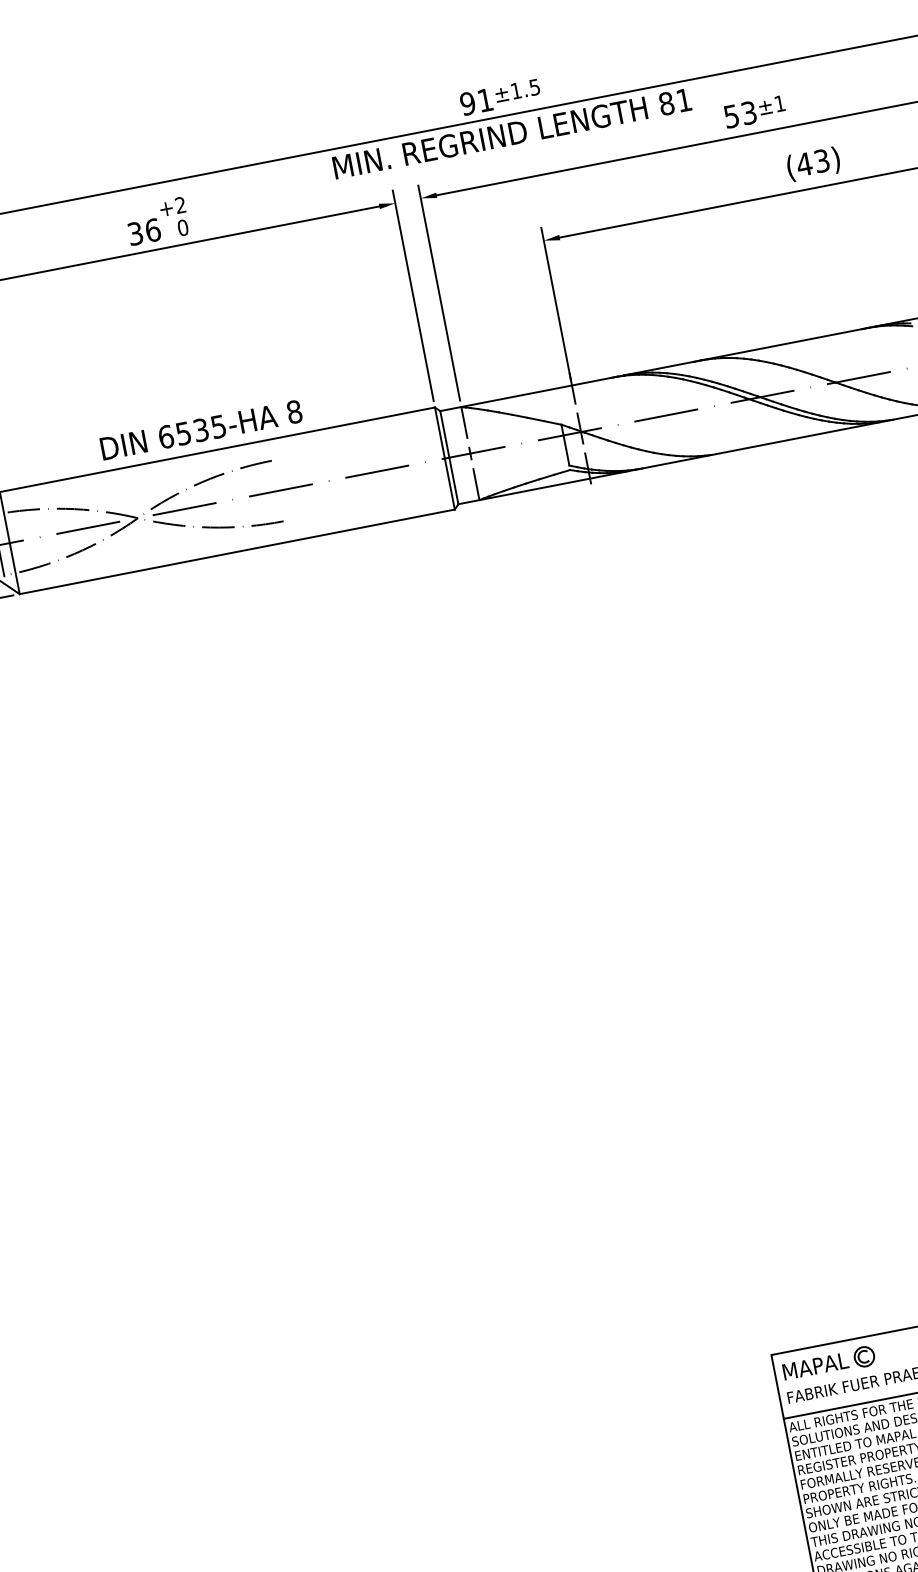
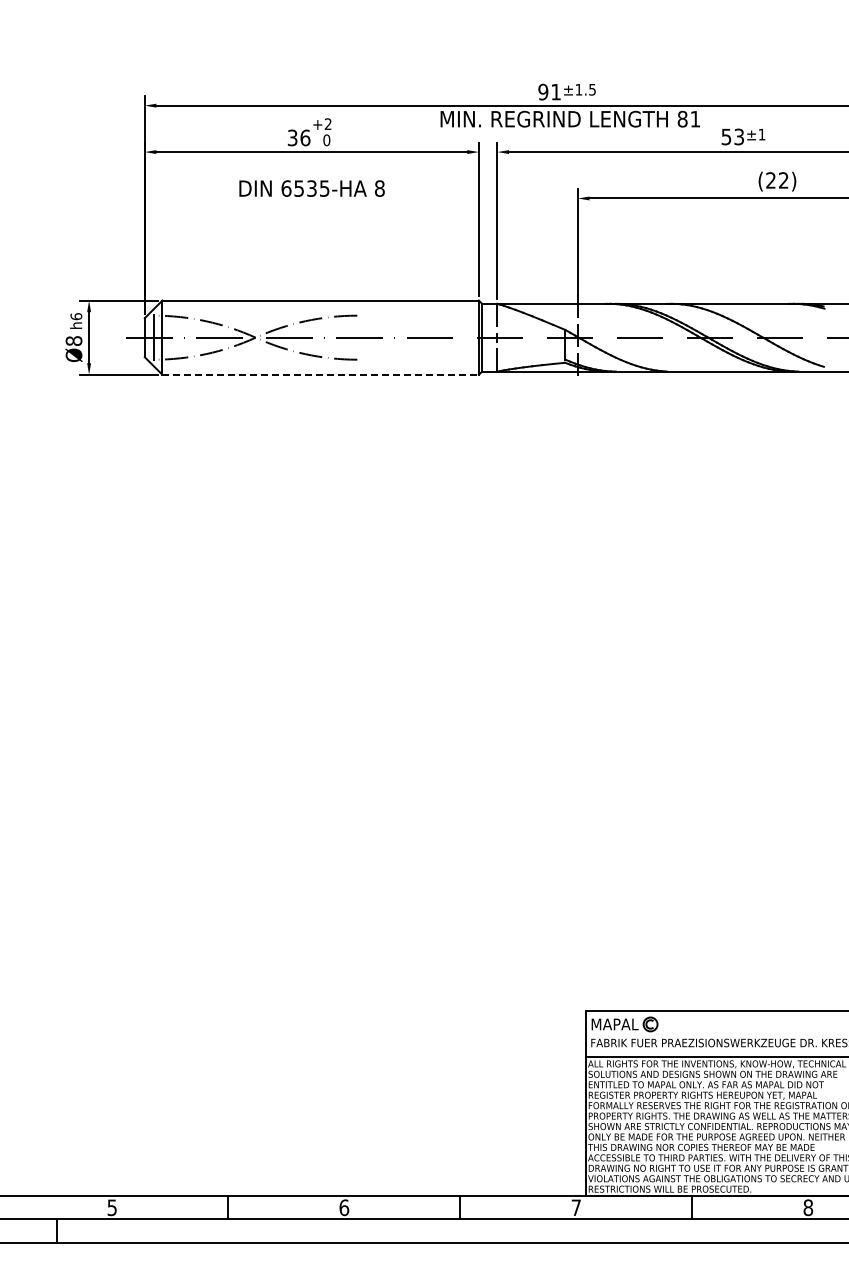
text: (812, 162) -> (776, 180), (43) -> (22)
text: (200, 430) -> (311, 188), moved
line: (238, 551) -> (321, 374), solid -> dashed

